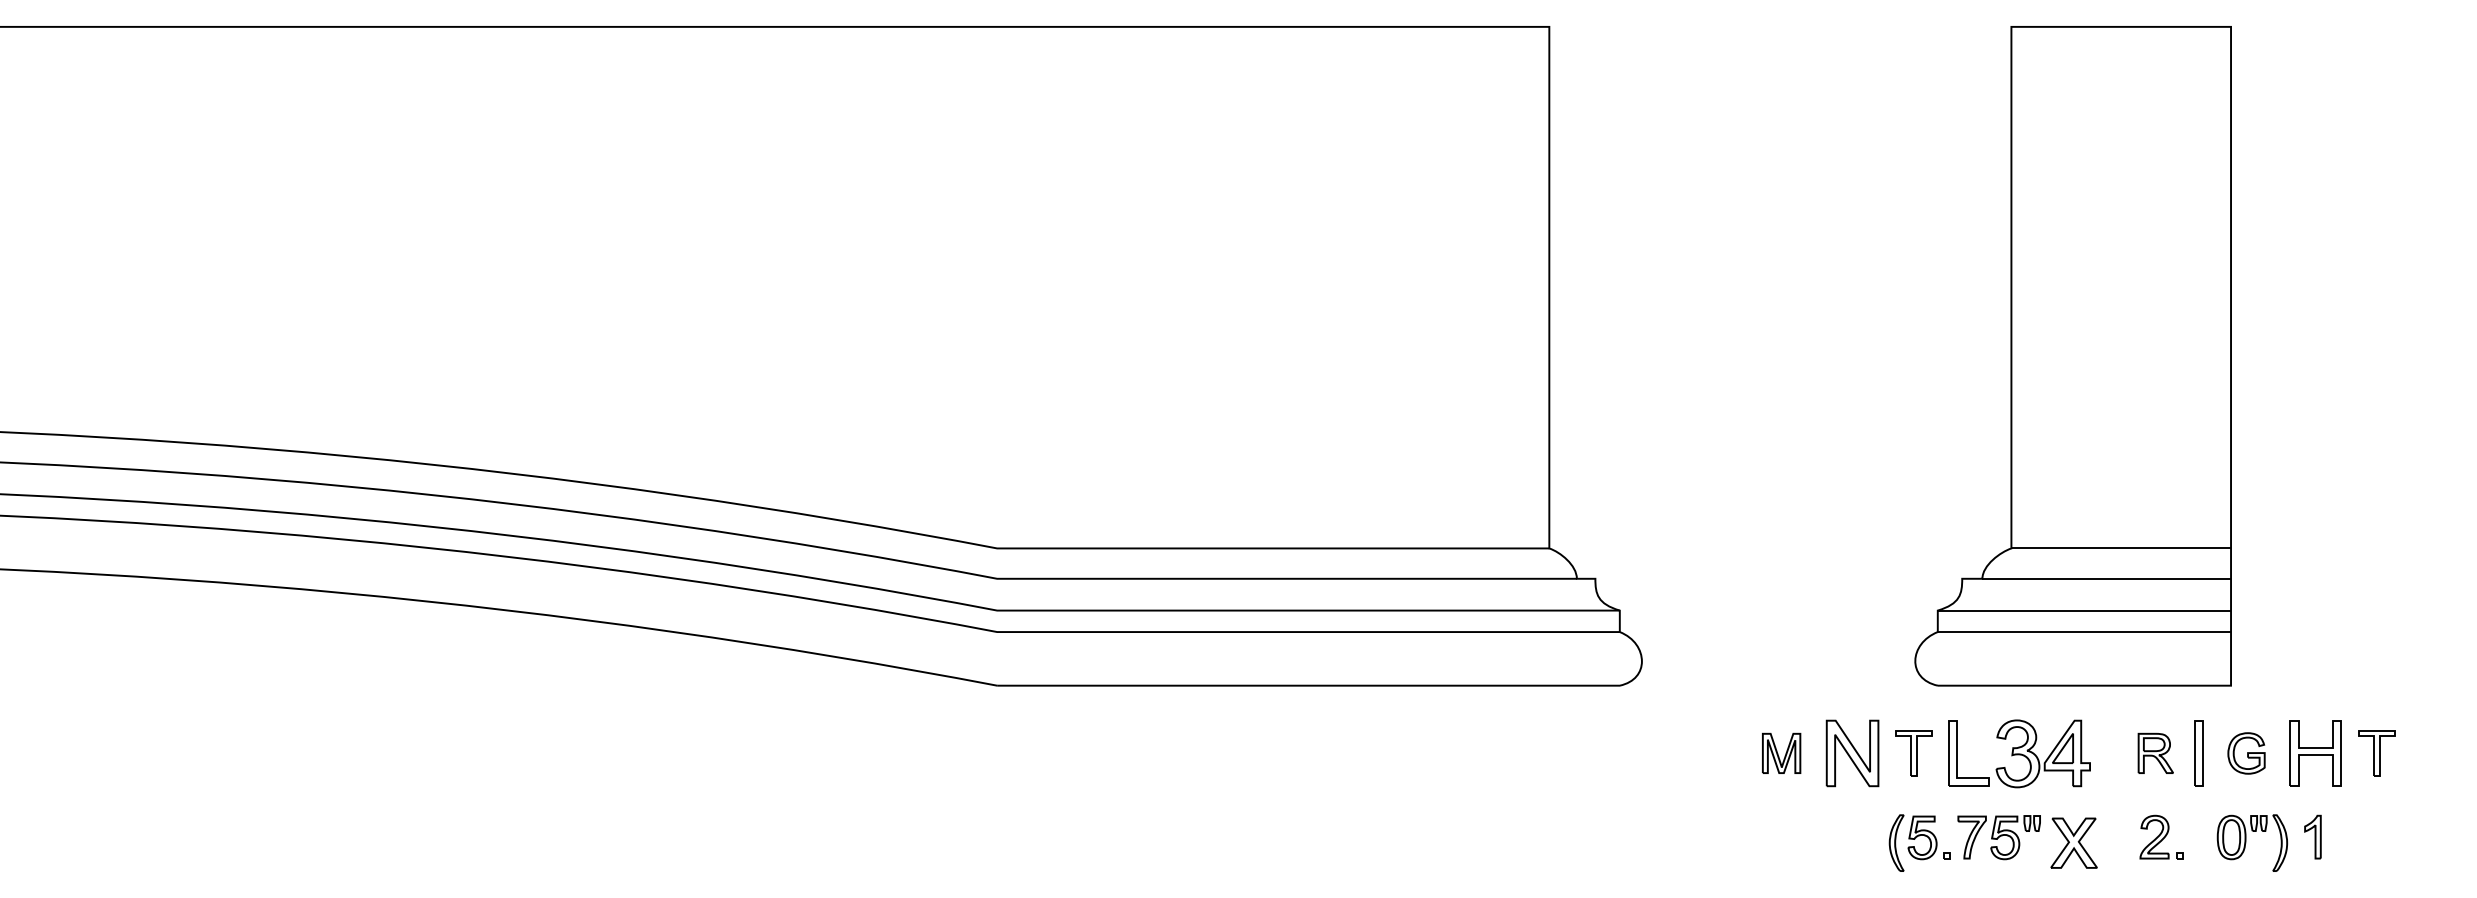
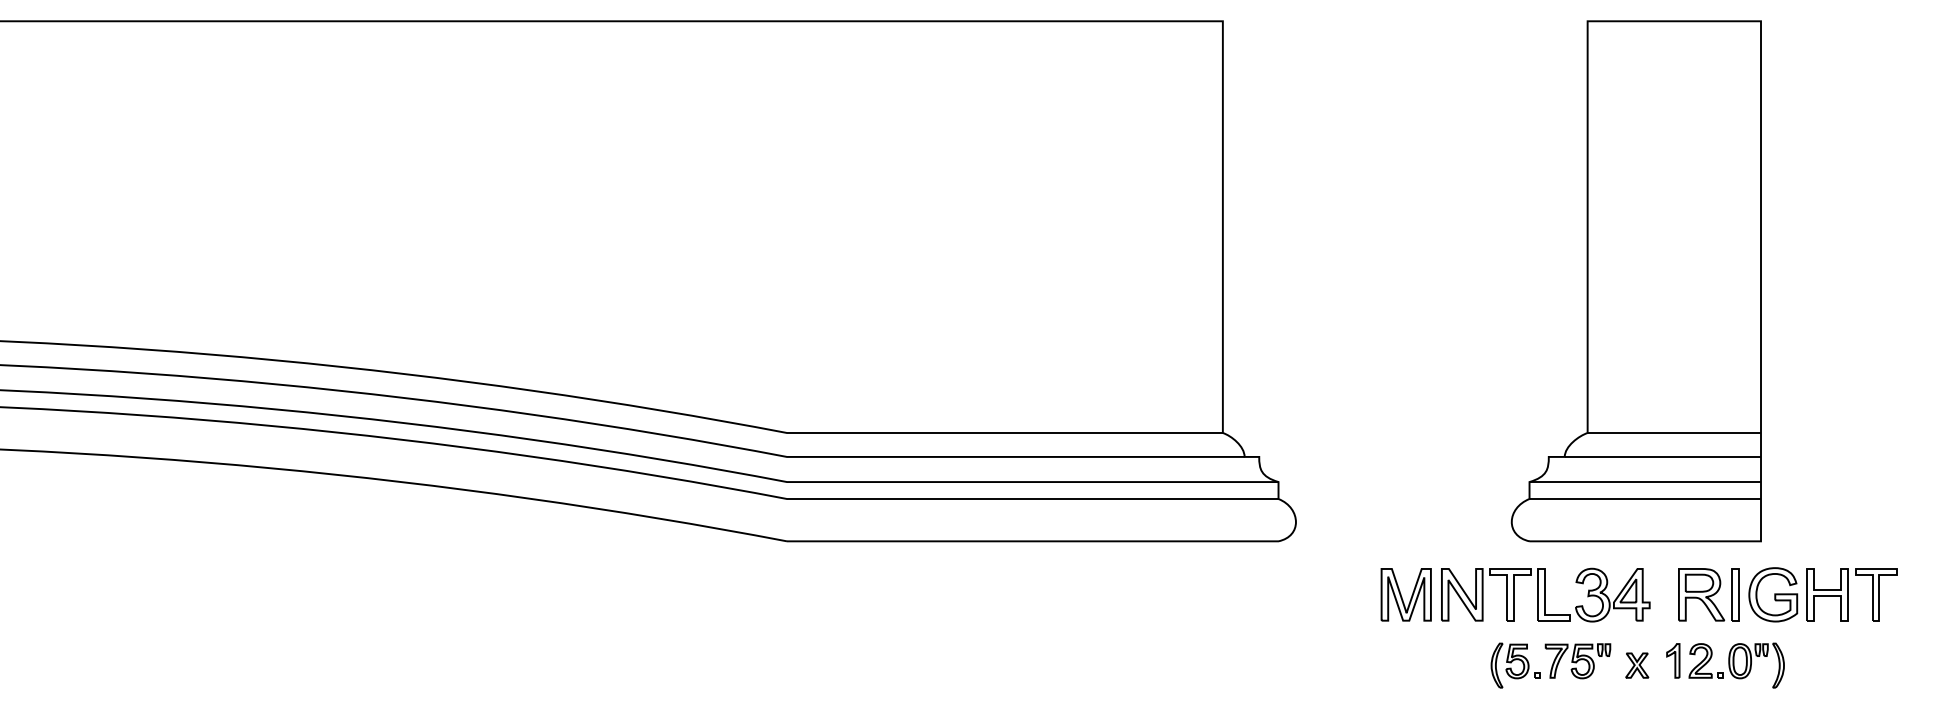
part: (1781, 753) -> (1406, 594), size x1.67
part: (1913, 753) -> (1510, 594), size x1.43
part: (2155, 753) -> (1701, 594), size x1.67
part: (2246, 753) -> (1773, 594), size x1.67
part: (2376, 753) -> (1875, 594), size x1.43
part: (2312, 836) -> (1672, 660), moved
part: (2074, 842) -> (1637, 665), size x0.62
part: (2252, 842) -> (1756, 665), moved

